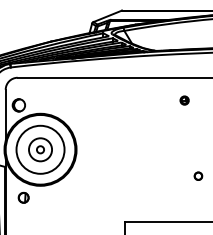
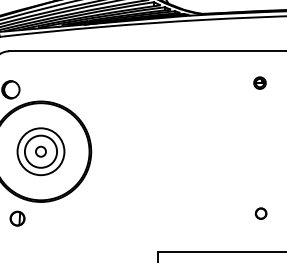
part: (184, 100) -> (259, 83), moved
circle: (40, 149) -> (40, 151), size x0.7
part: (198, 175) -> (261, 212), moved

